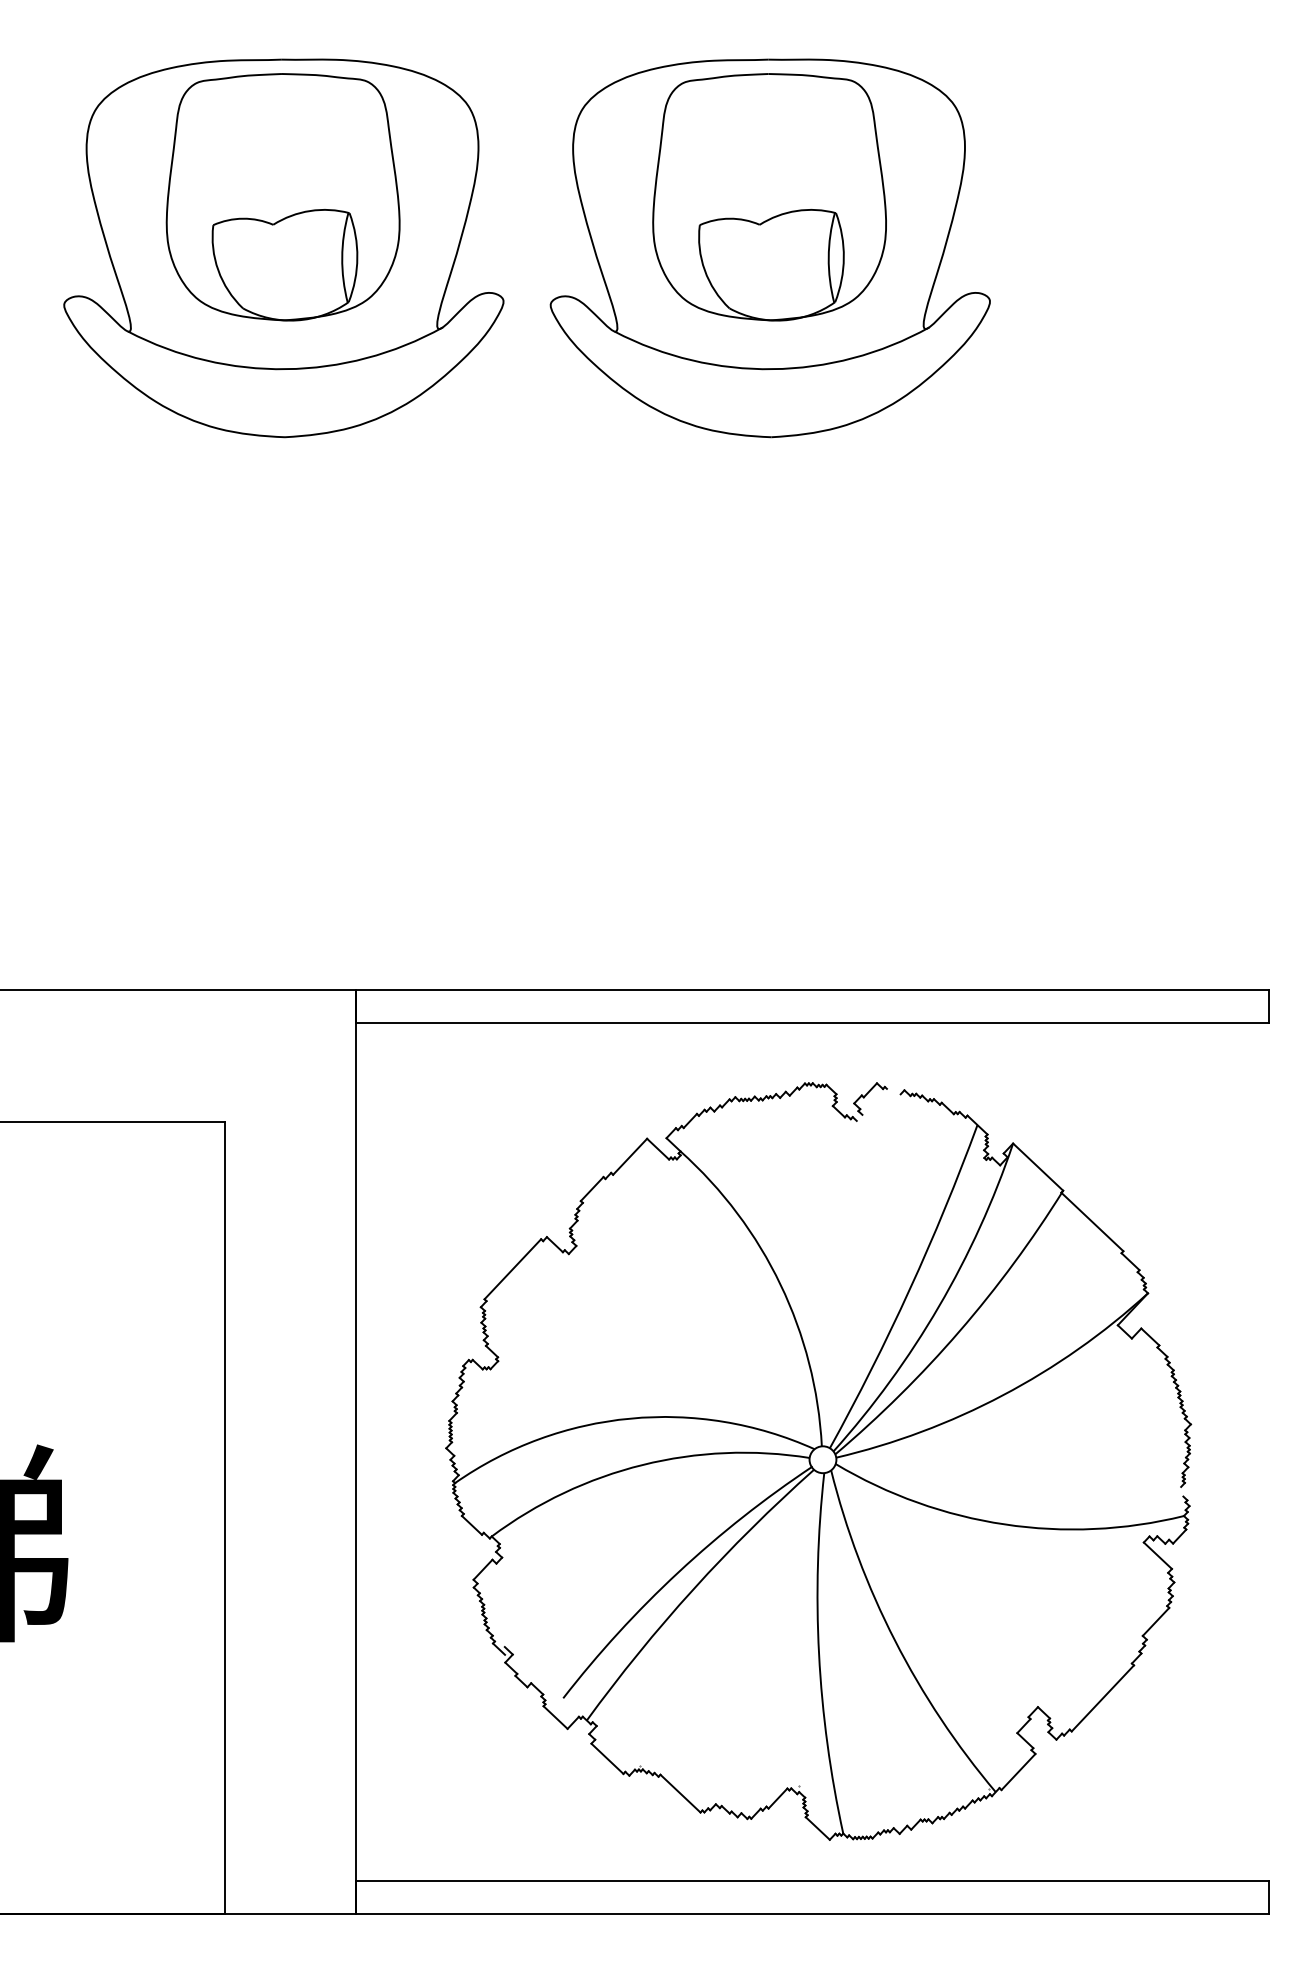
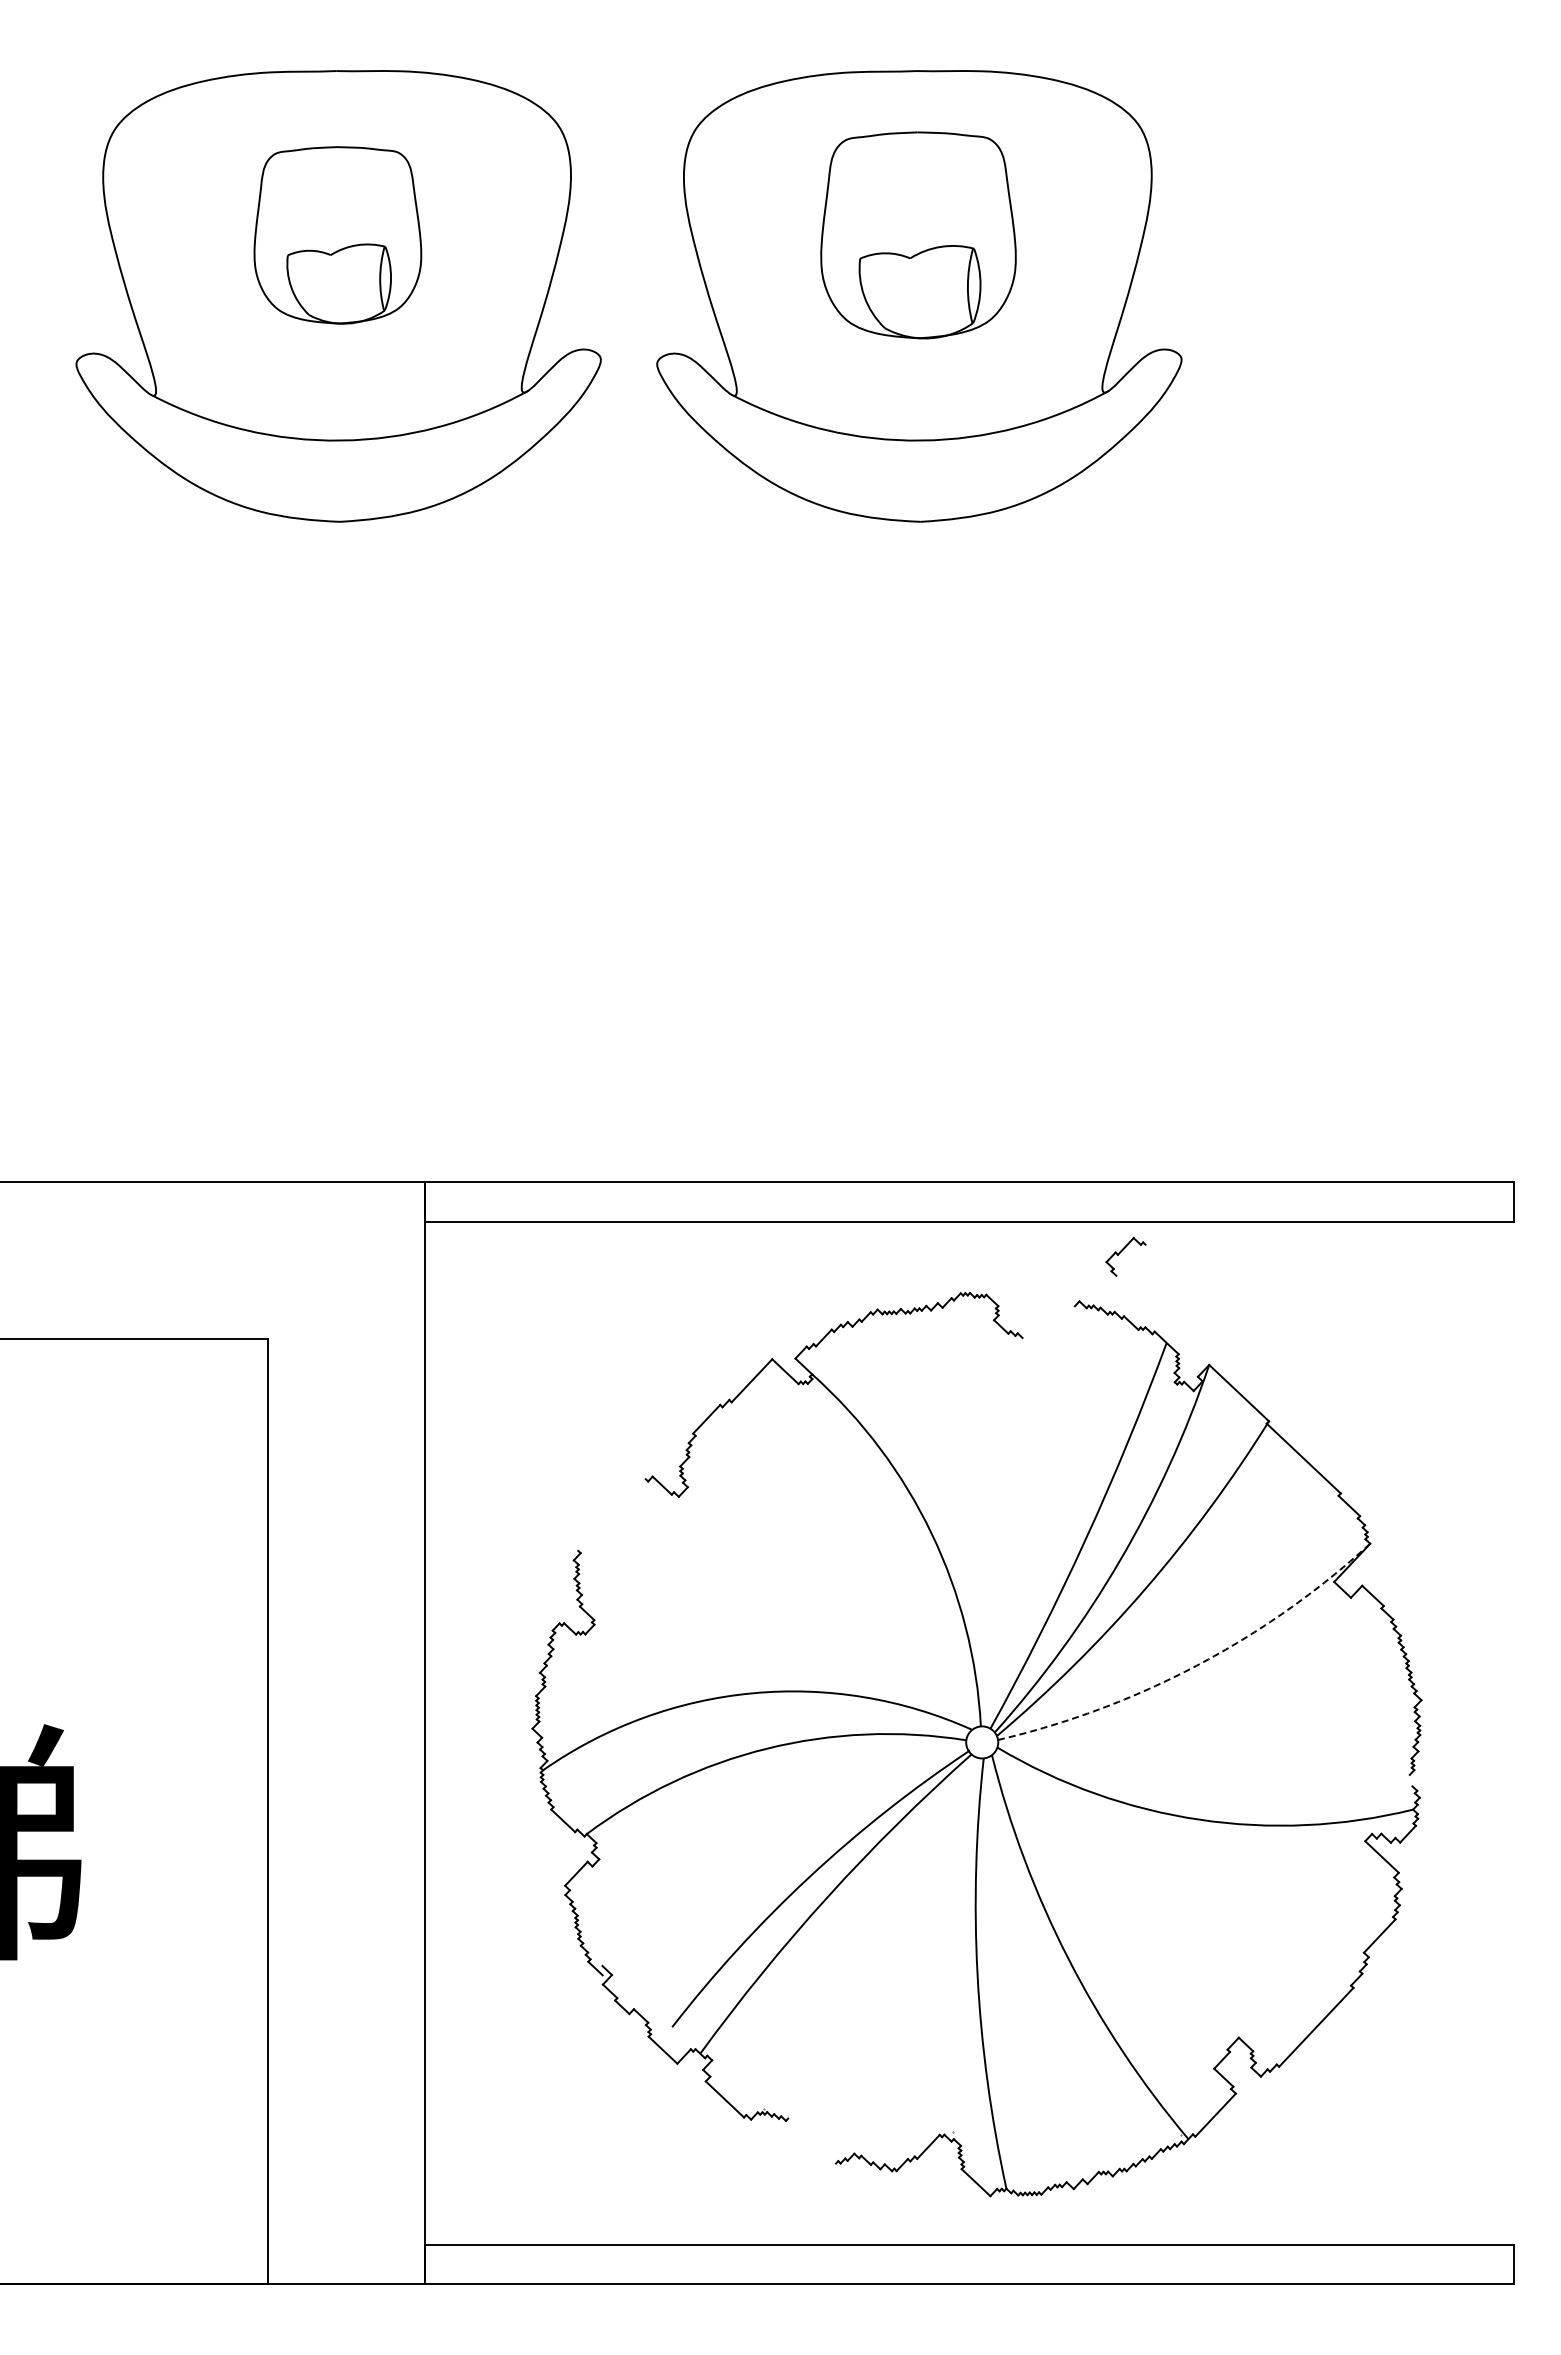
part: (282, 197) -> (337, 235), size x0.6
part: (769, 197) -> (918, 235), size x0.7
part: (870, 1098) -> (1125, 1256), moved
line: (512, 1268) -> (611, 1514), removed
arc: (1002, 1395) -> (1196, 1665), solid -> dashed
line: (680, 1793) -> (812, 2140), removed

